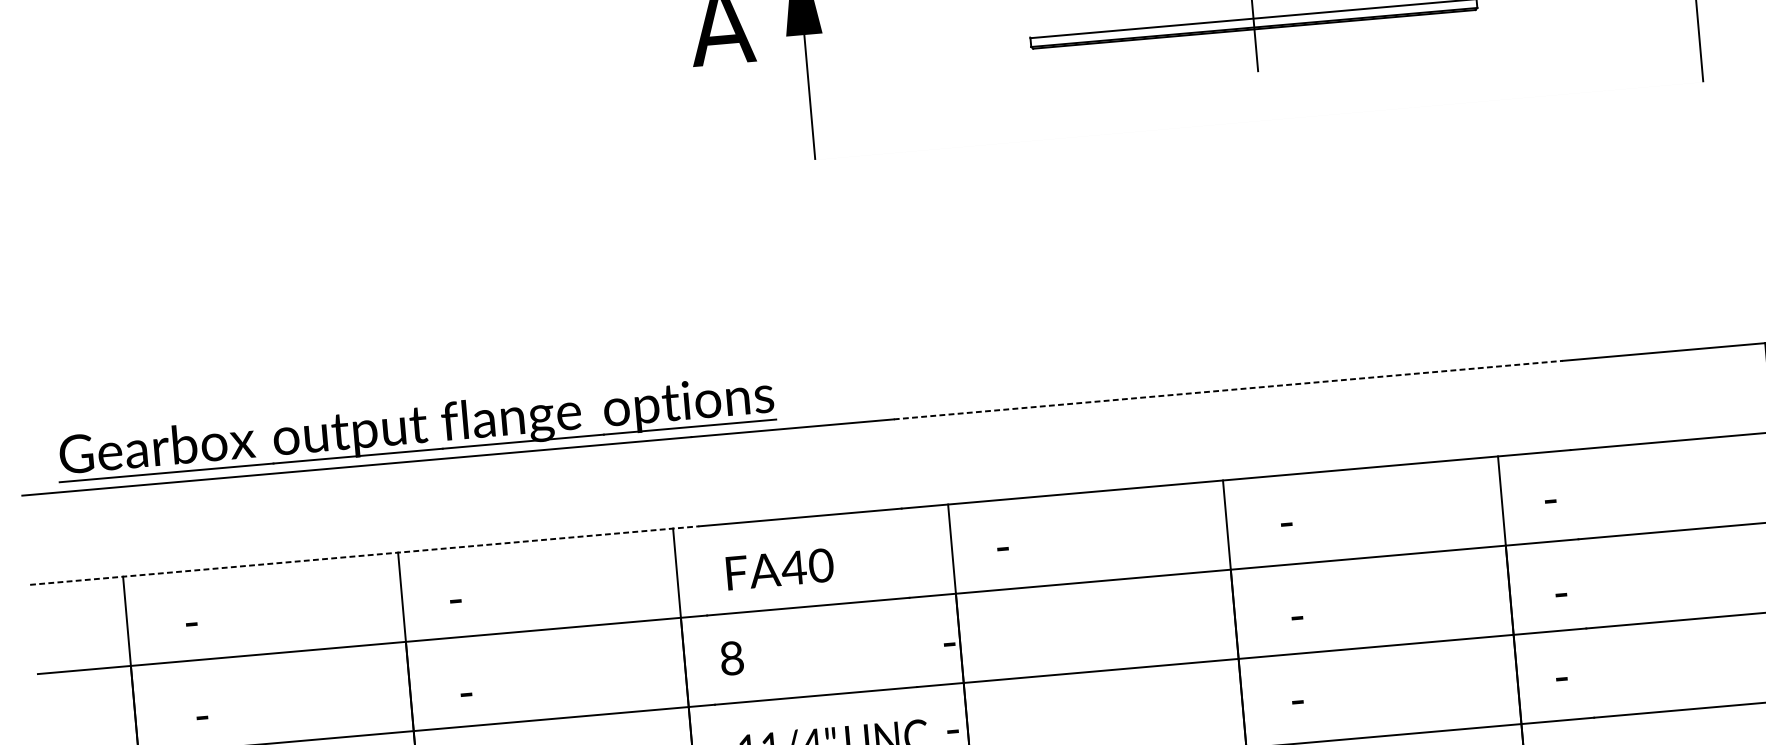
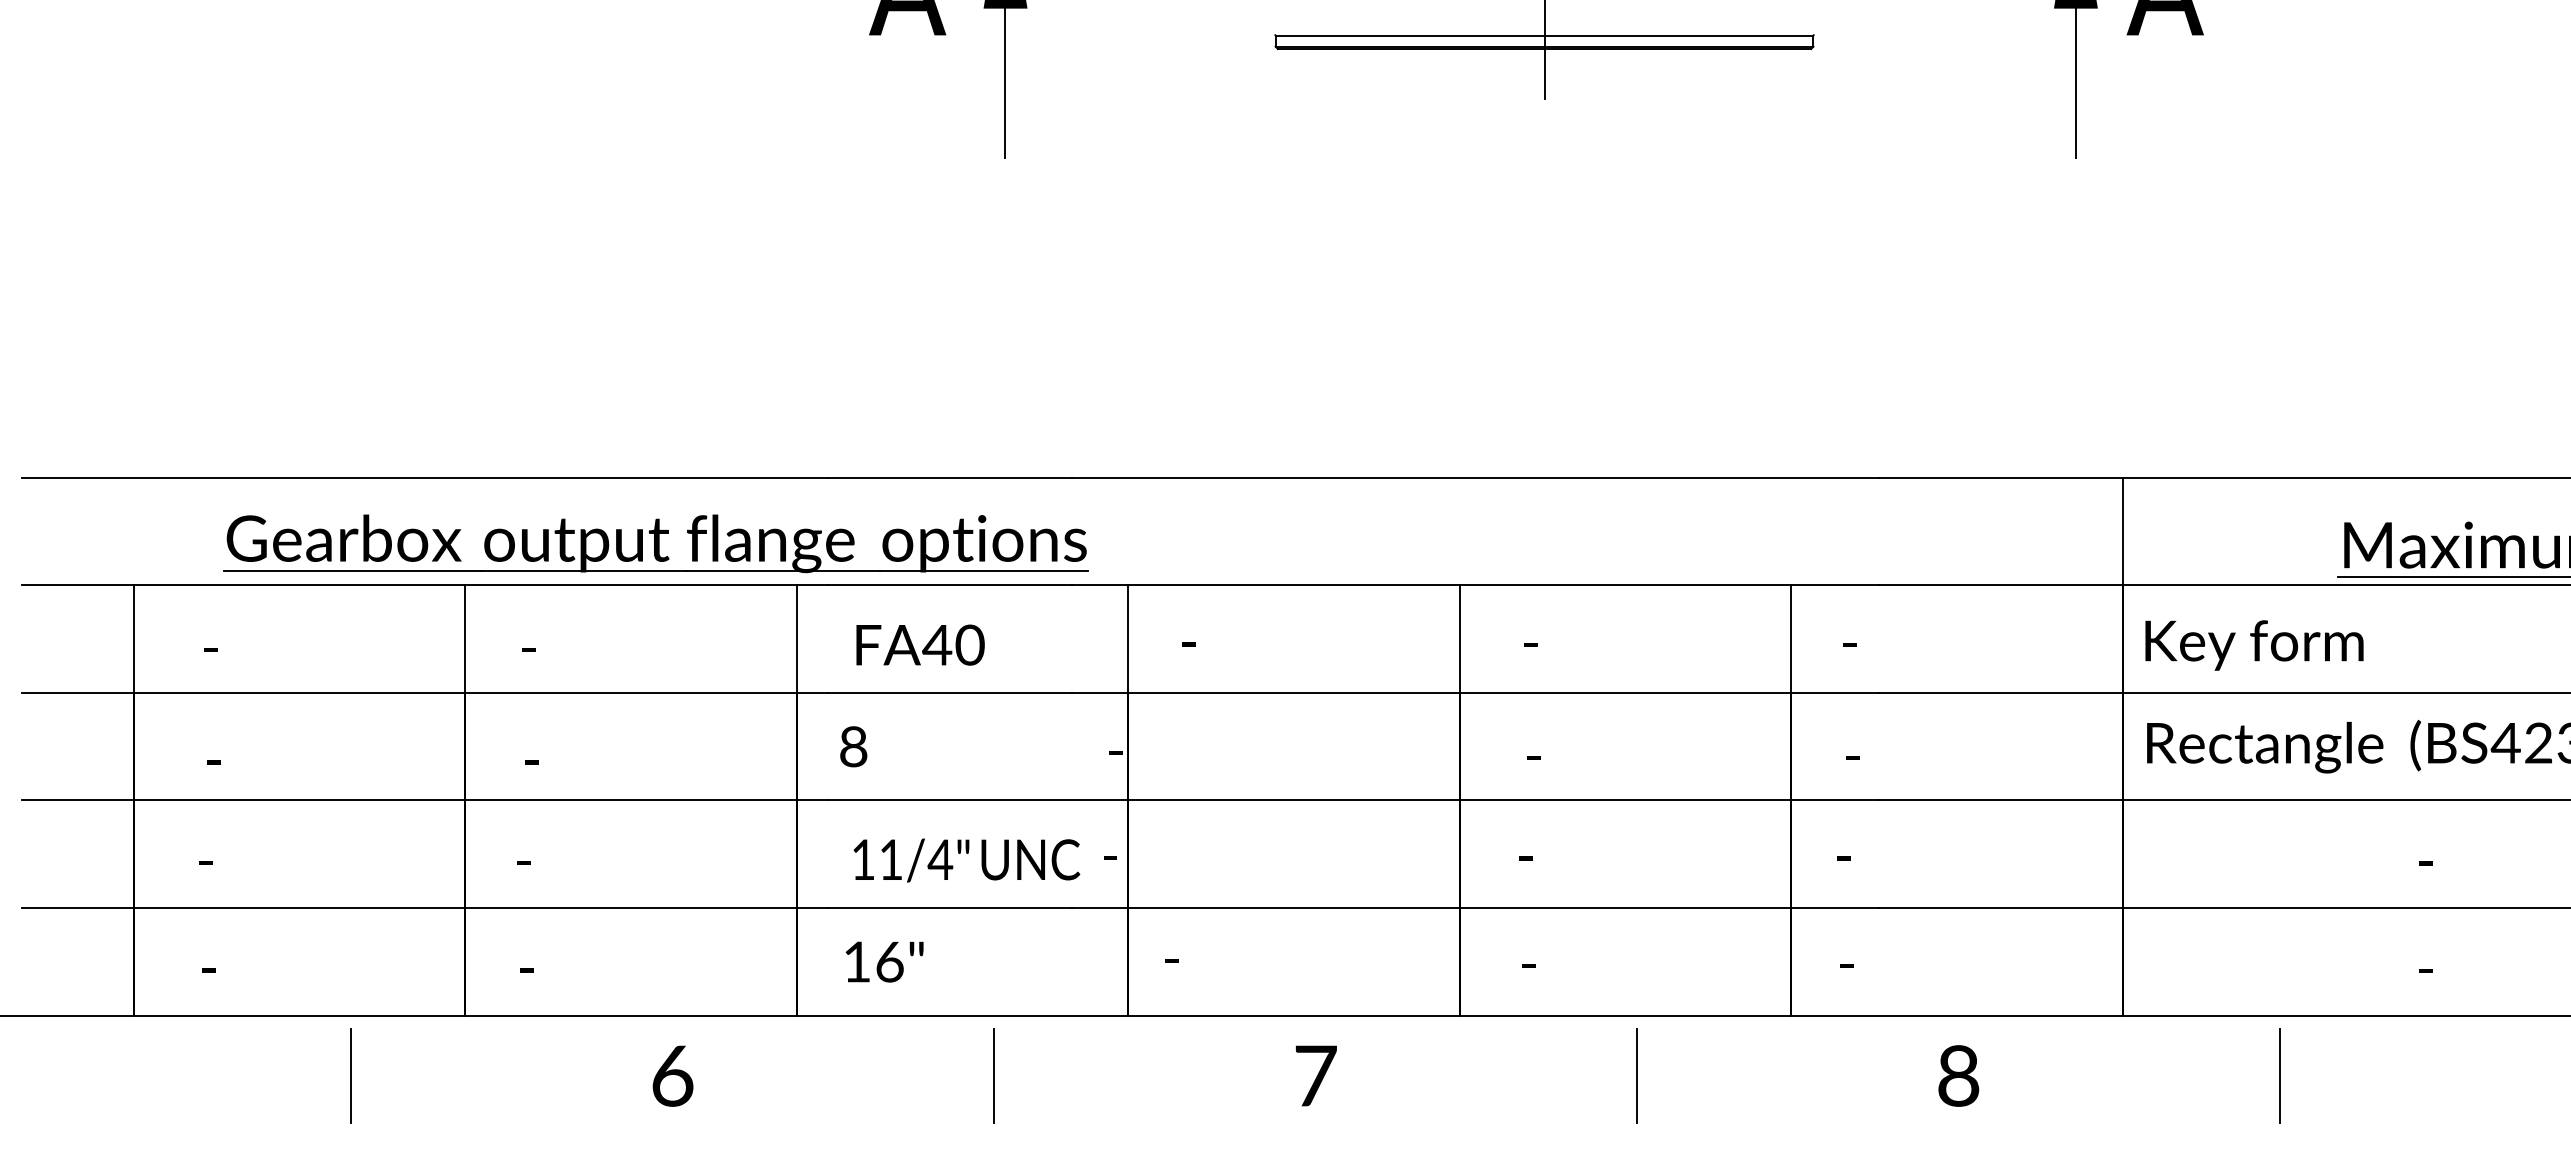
line: (1229, 389) -> (1476, 477), dashed -> solid
part: (415, 428) -> (655, 543), moved
line: (365, 555) -> (425, 585), dashed -> solid

